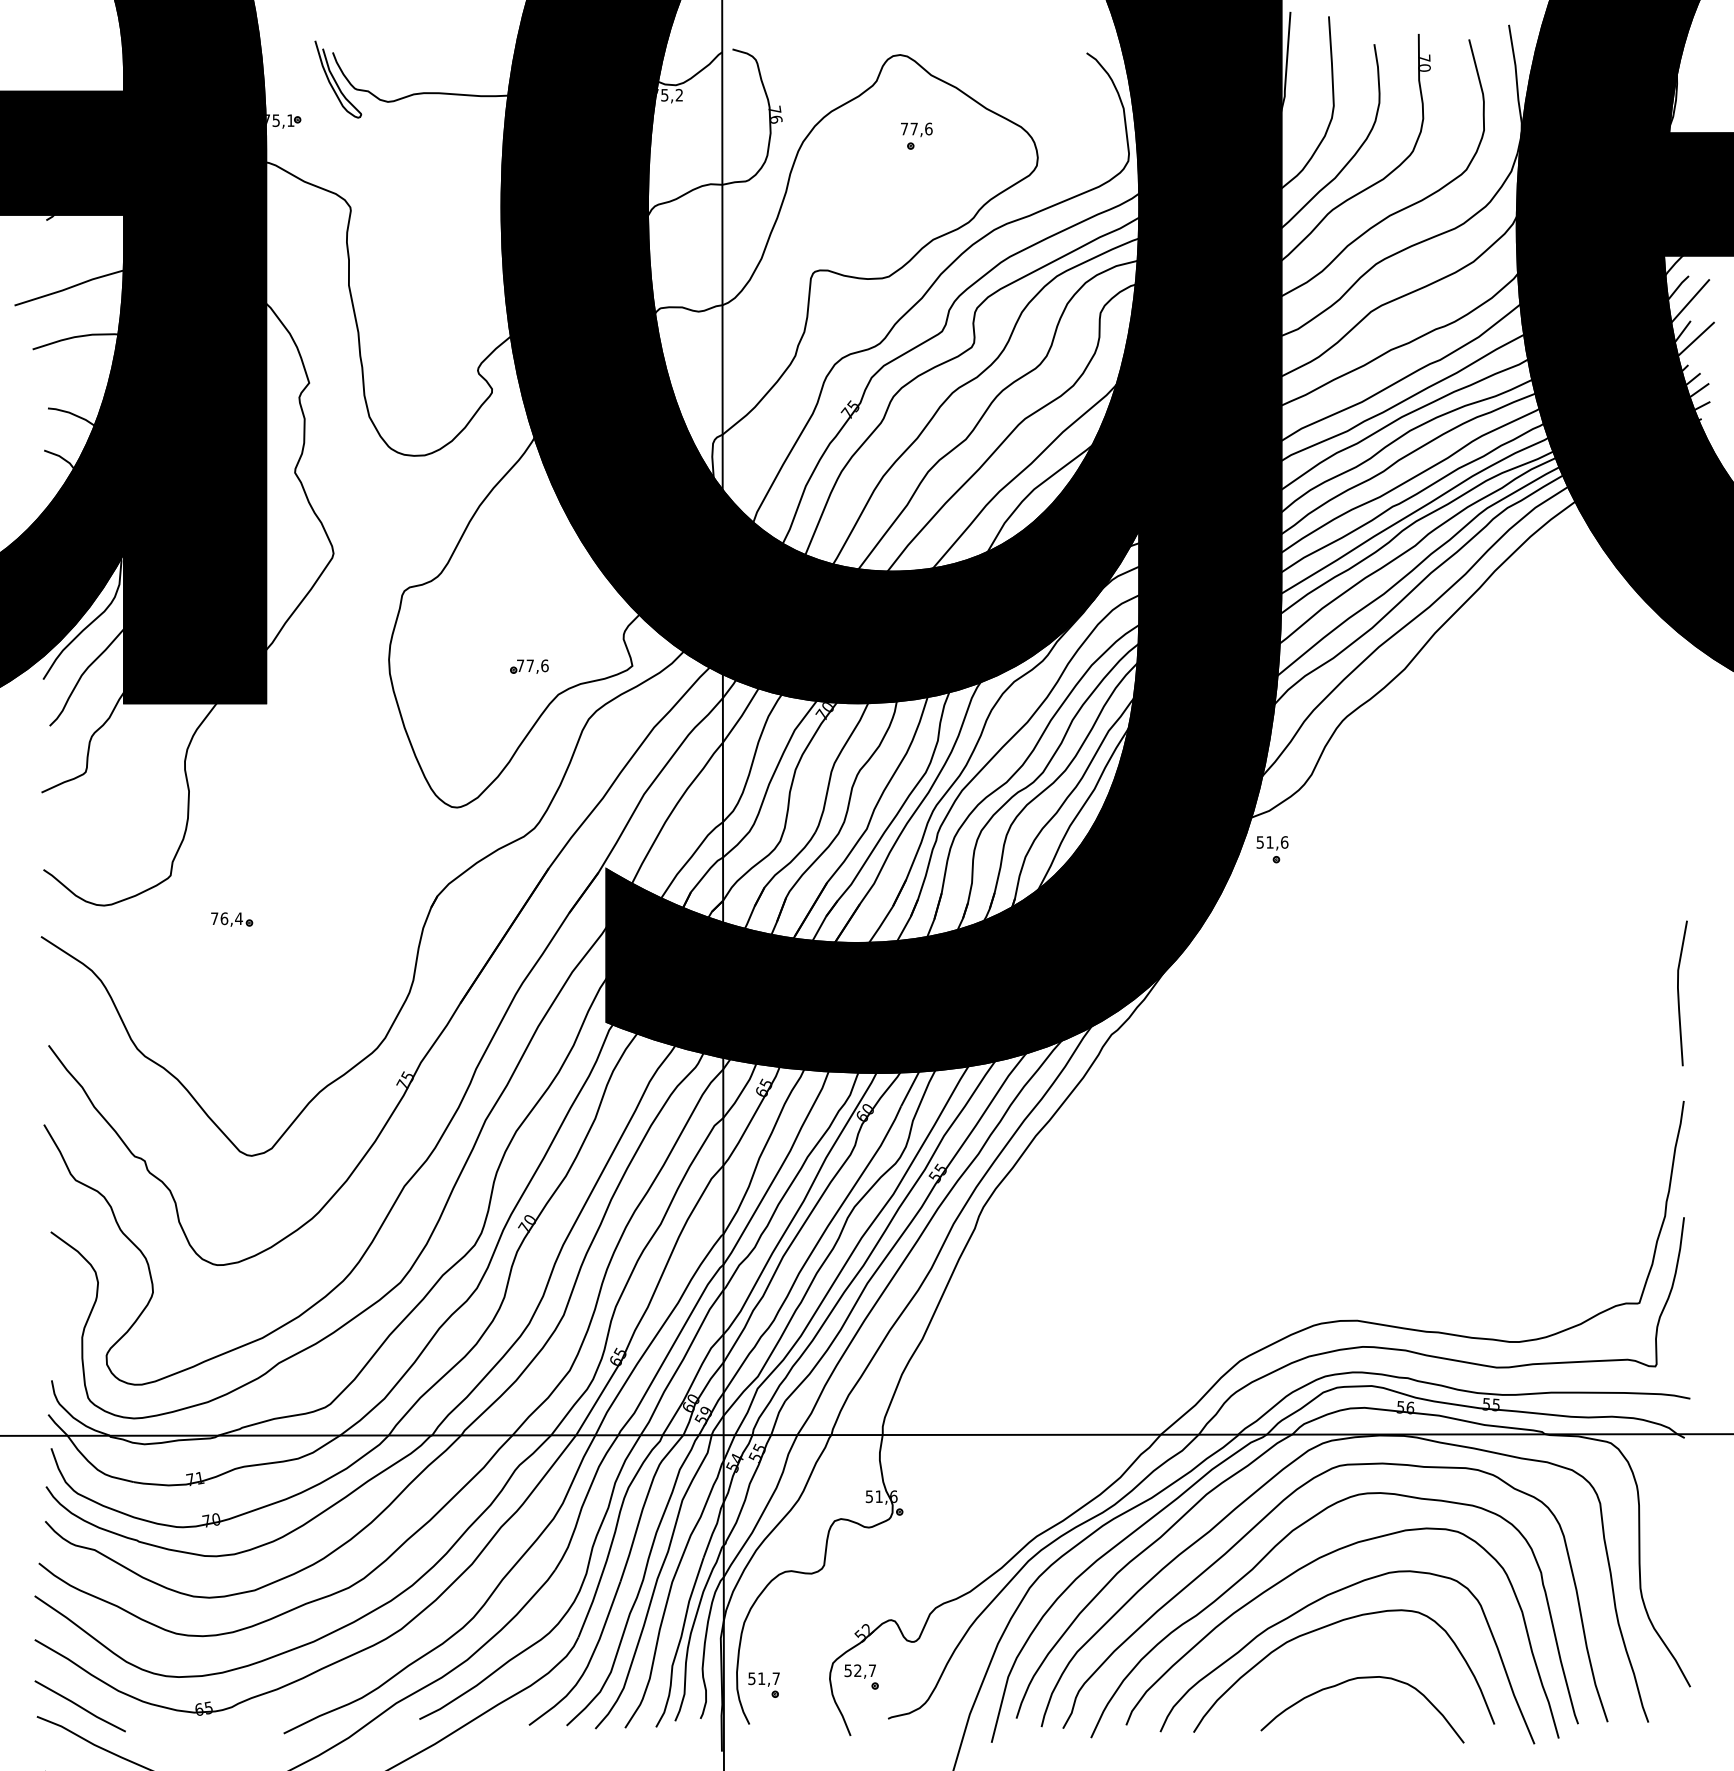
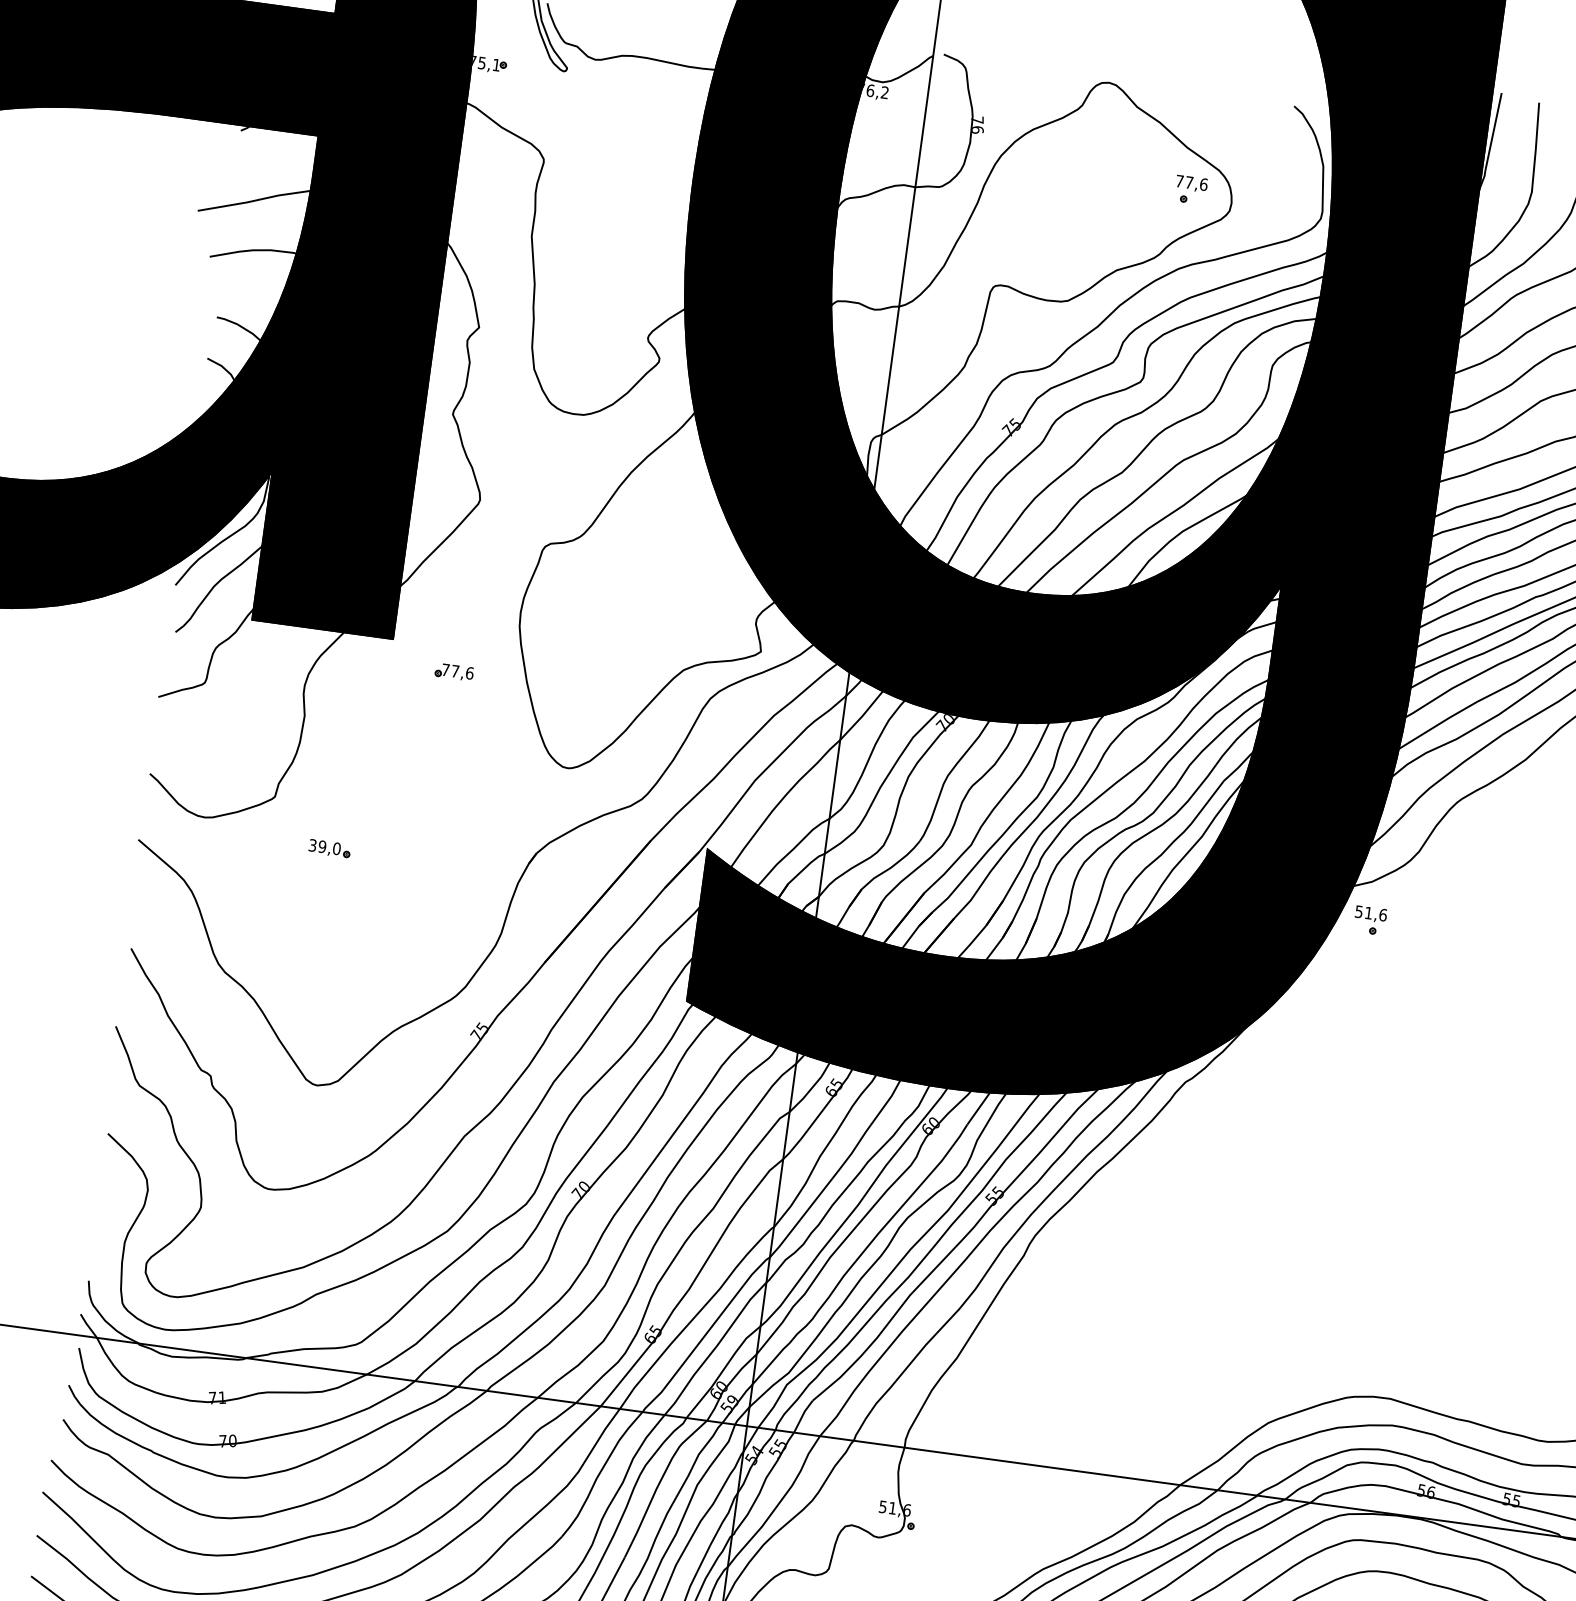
text: (664, 94) -> (870, 89), 75,2 -> 76,2
part: (916, 135) -> (1190, 189), moved
part: (529, 666) -> (454, 671), moved
text: (226, 918) -> (324, 846), 76,4 -> 39,0

